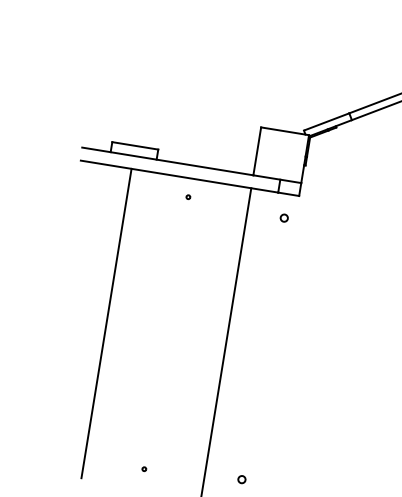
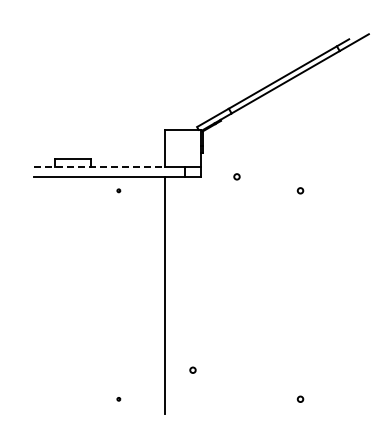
line: (168, 161) -> (99, 166), solid -> dashed
circle: (283, 217) -> (236, 176), moved
line: (106, 322) -> (72, 294), removed
circle: (241, 478) -> (192, 369), moved

